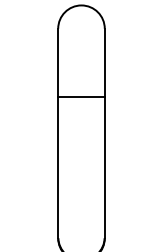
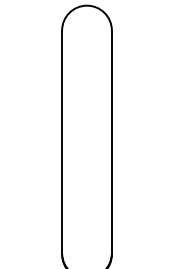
line: (81, 97) -> (87, 104), removed

